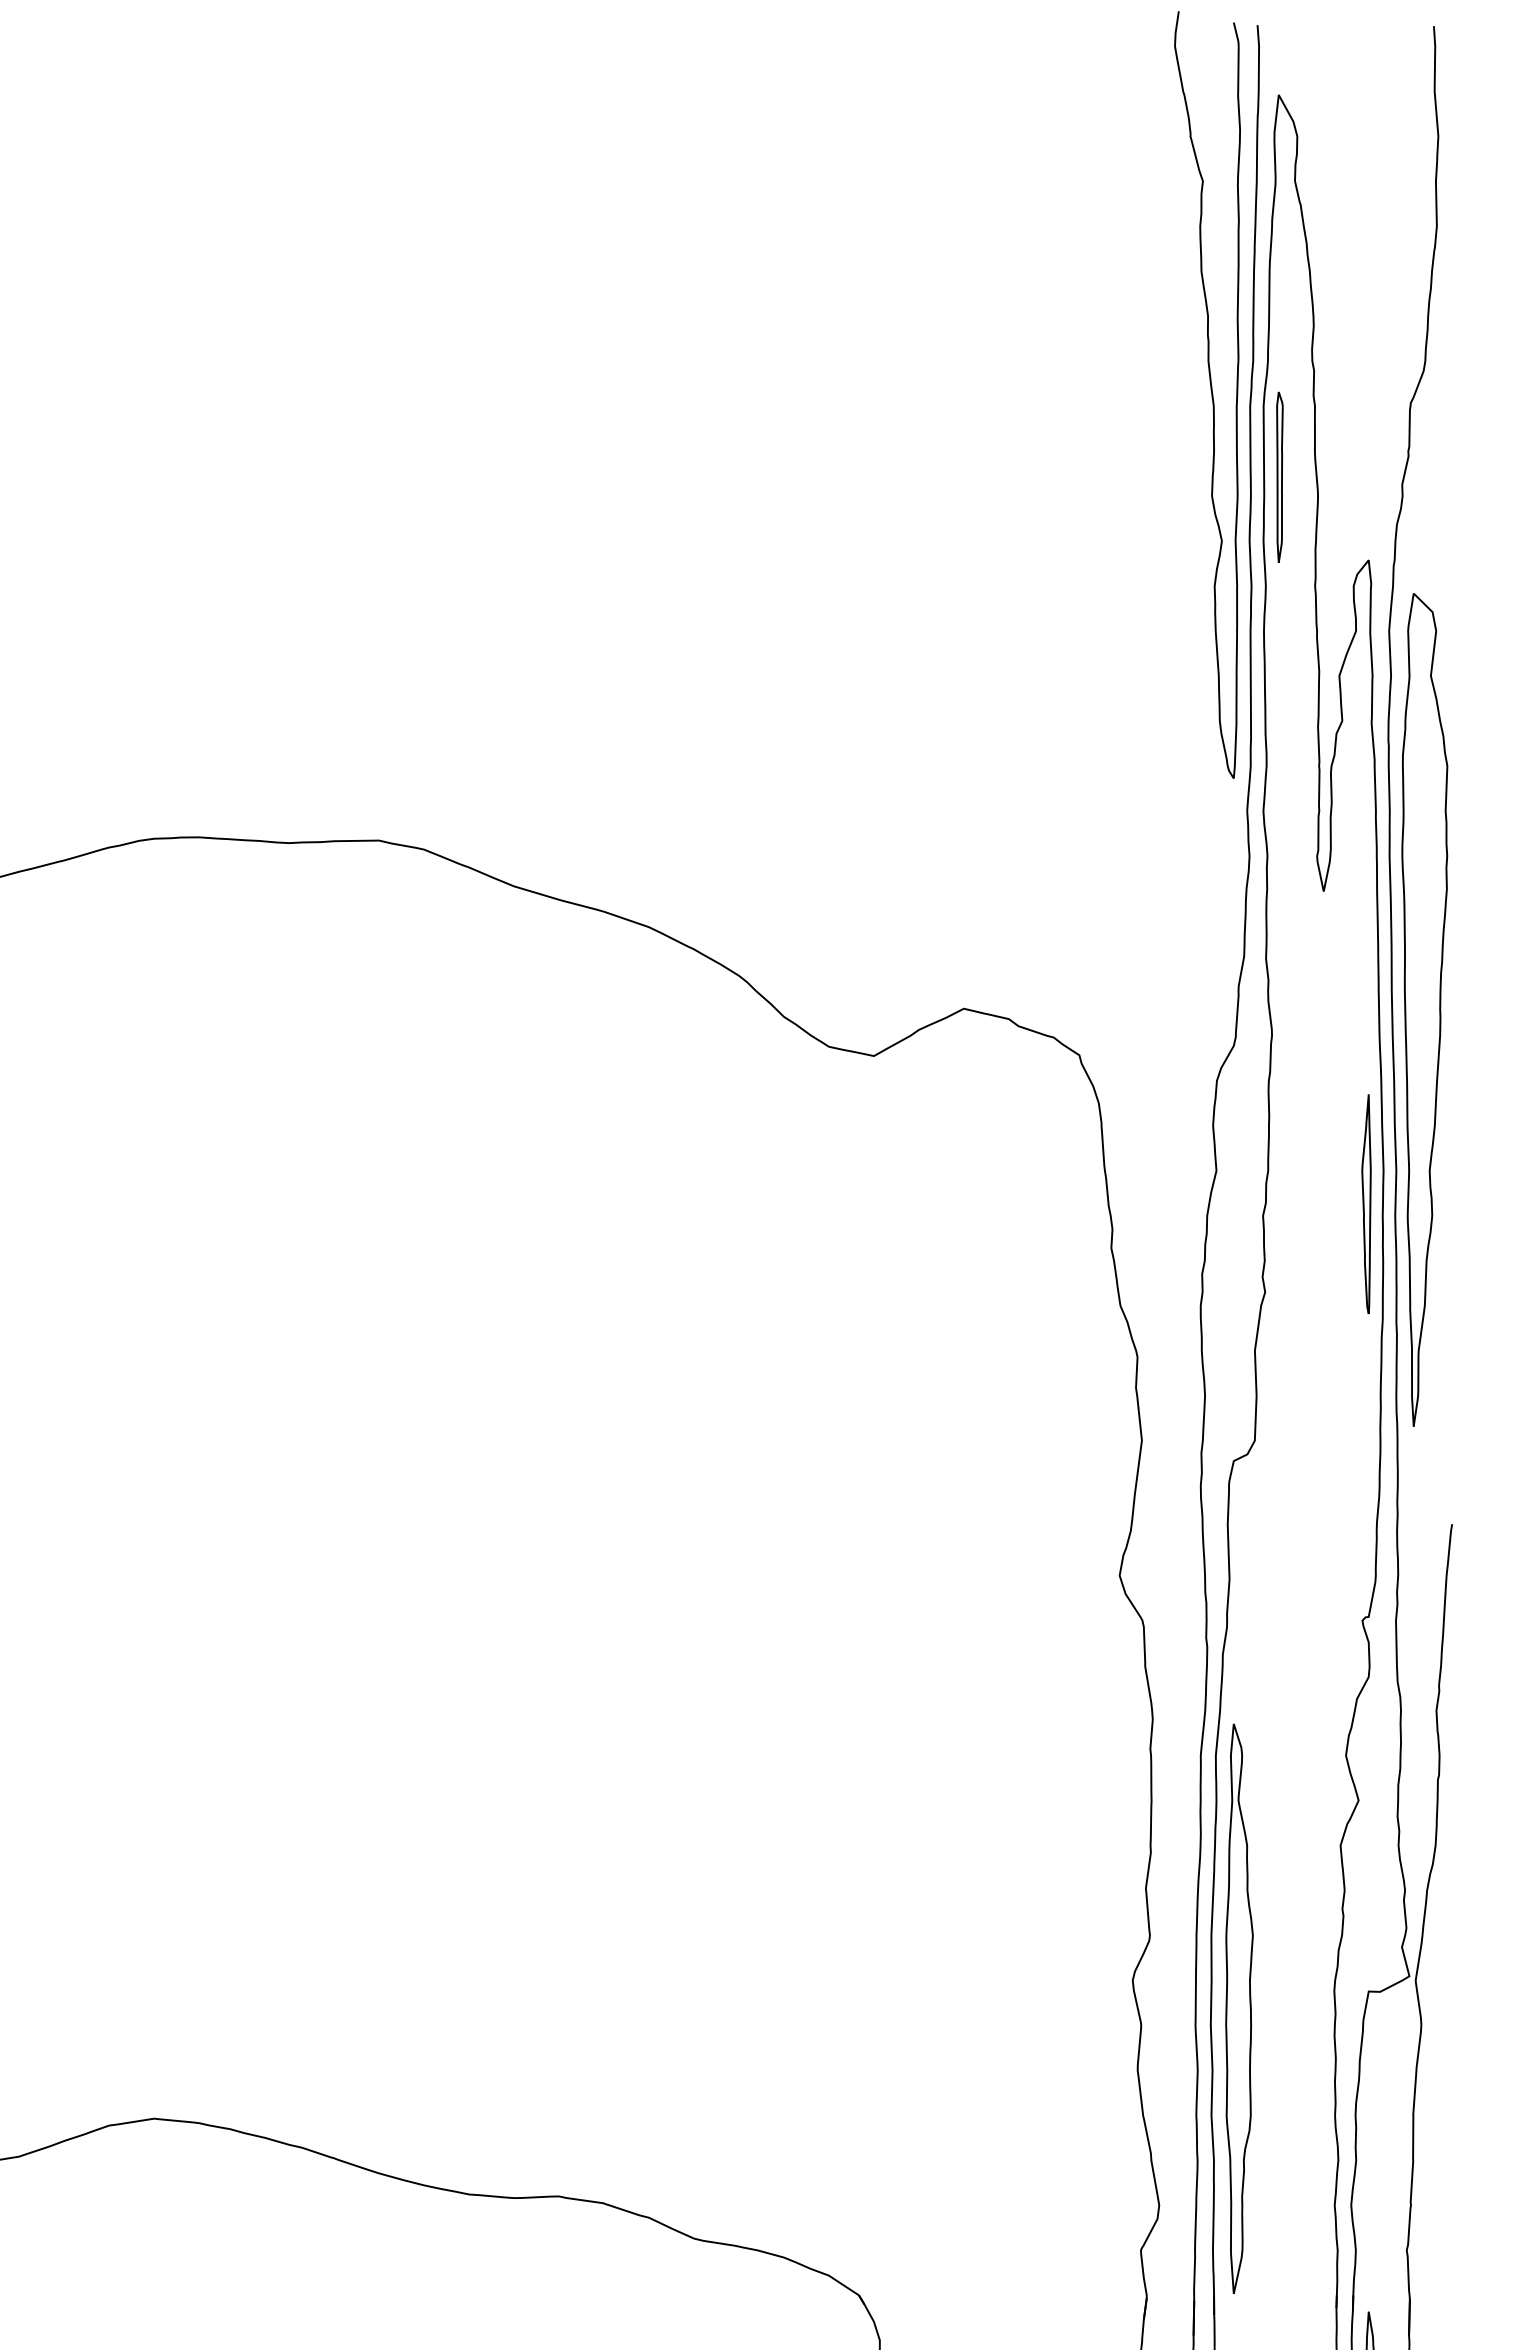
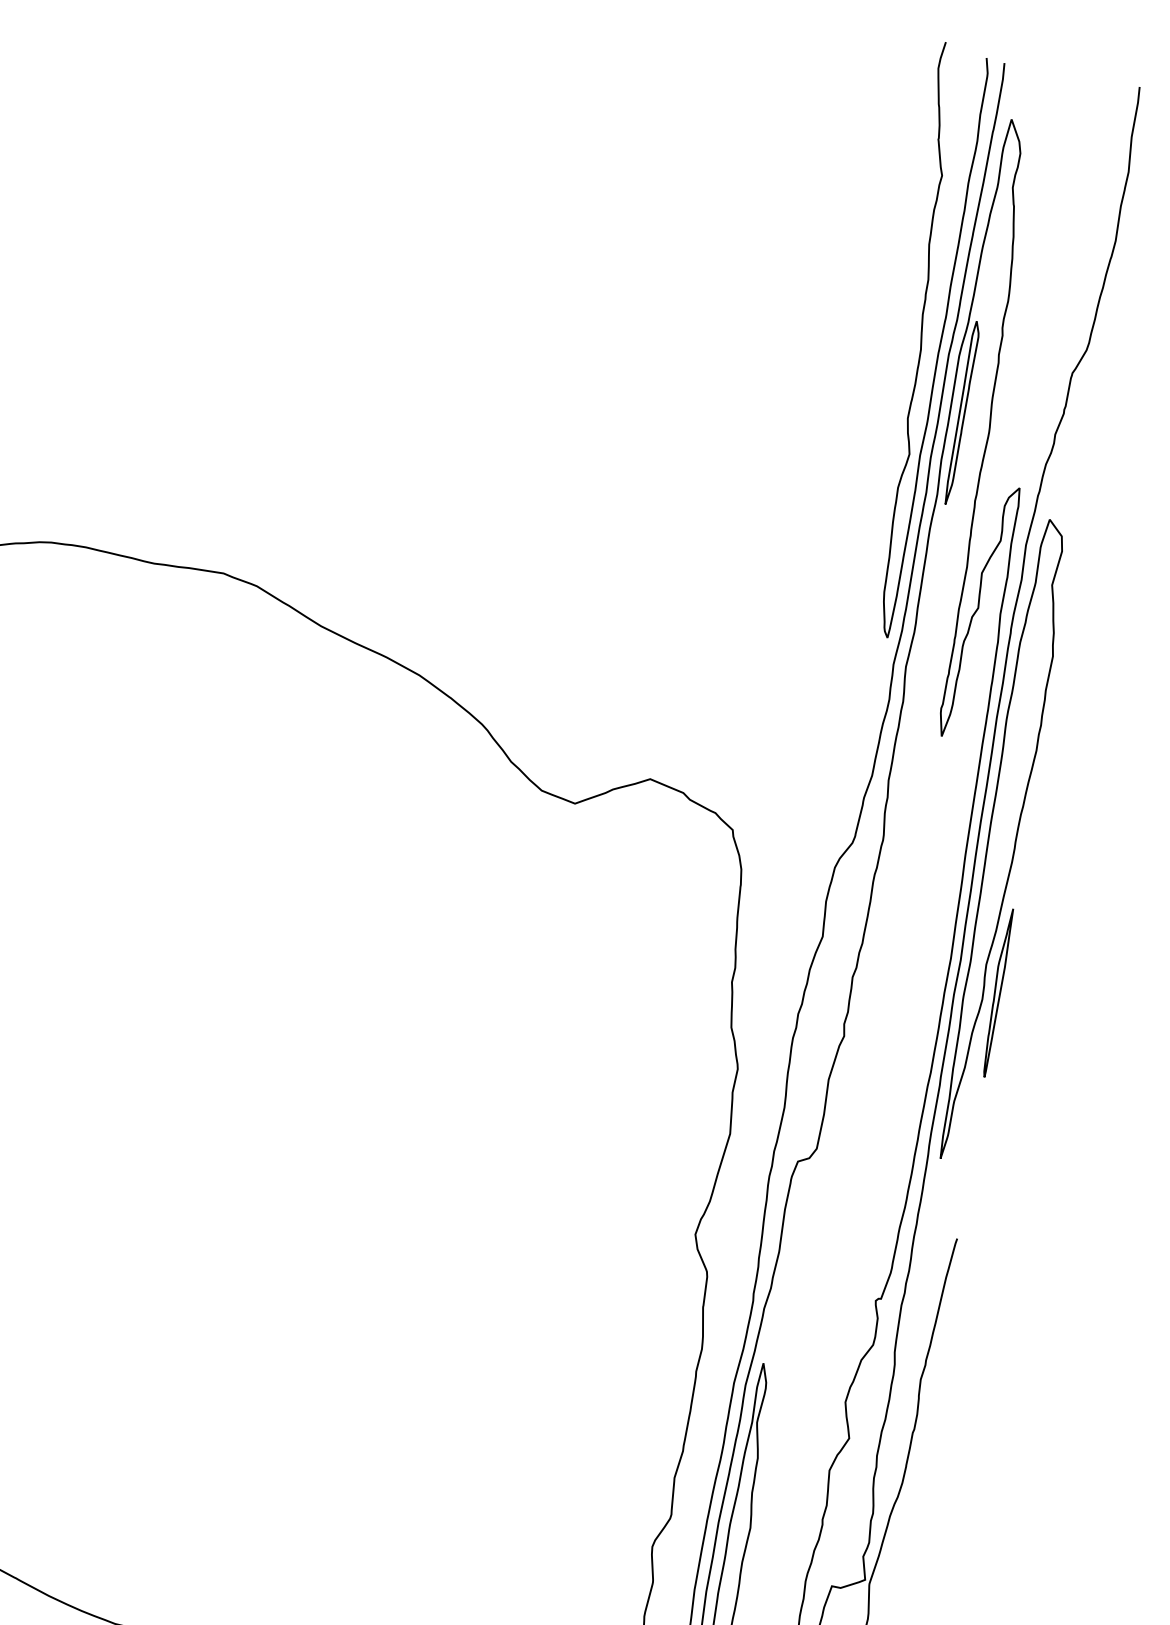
part: (1279, 476) -> (962, 412), size x1.4
part: (1366, 1204) -> (997, 993), moved

